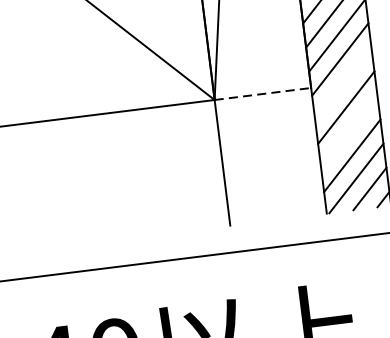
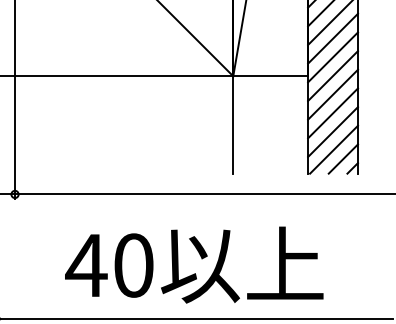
line: (342, 84) -> (332, 76), added
line: (263, 94) -> (271, 76), dashed -> solid
line: (348, 132) -> (332, 113), added

